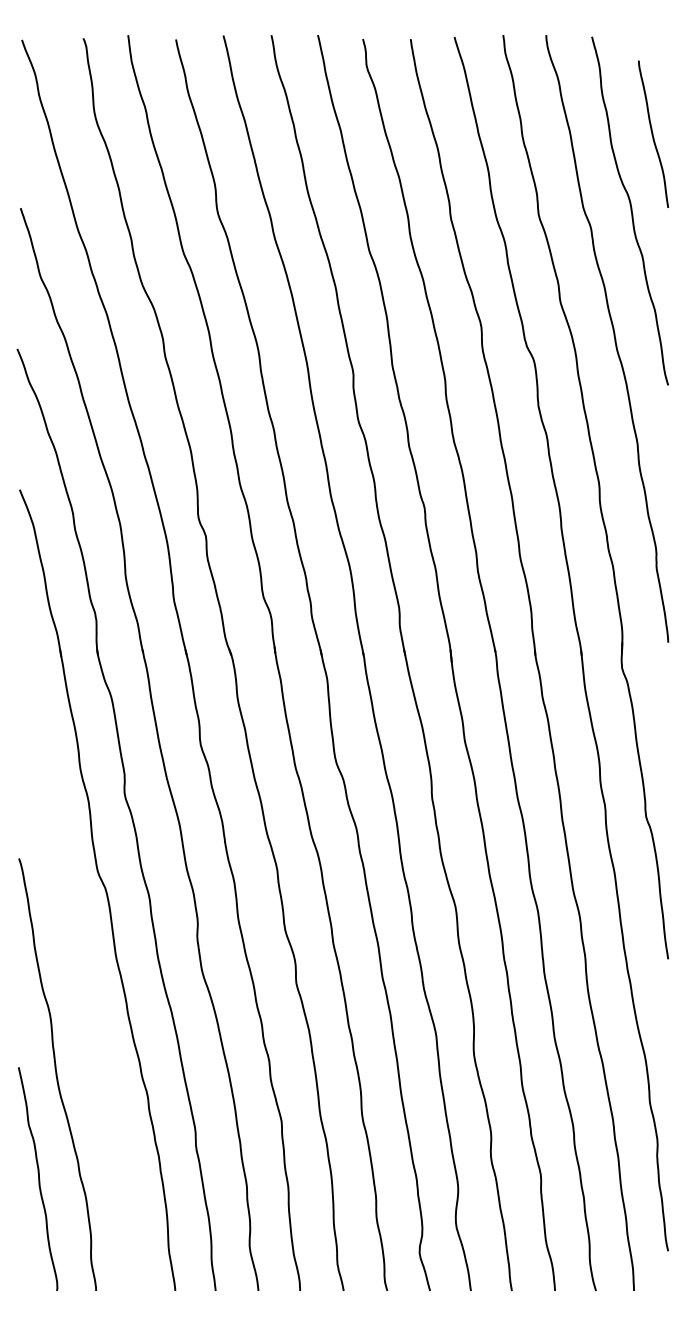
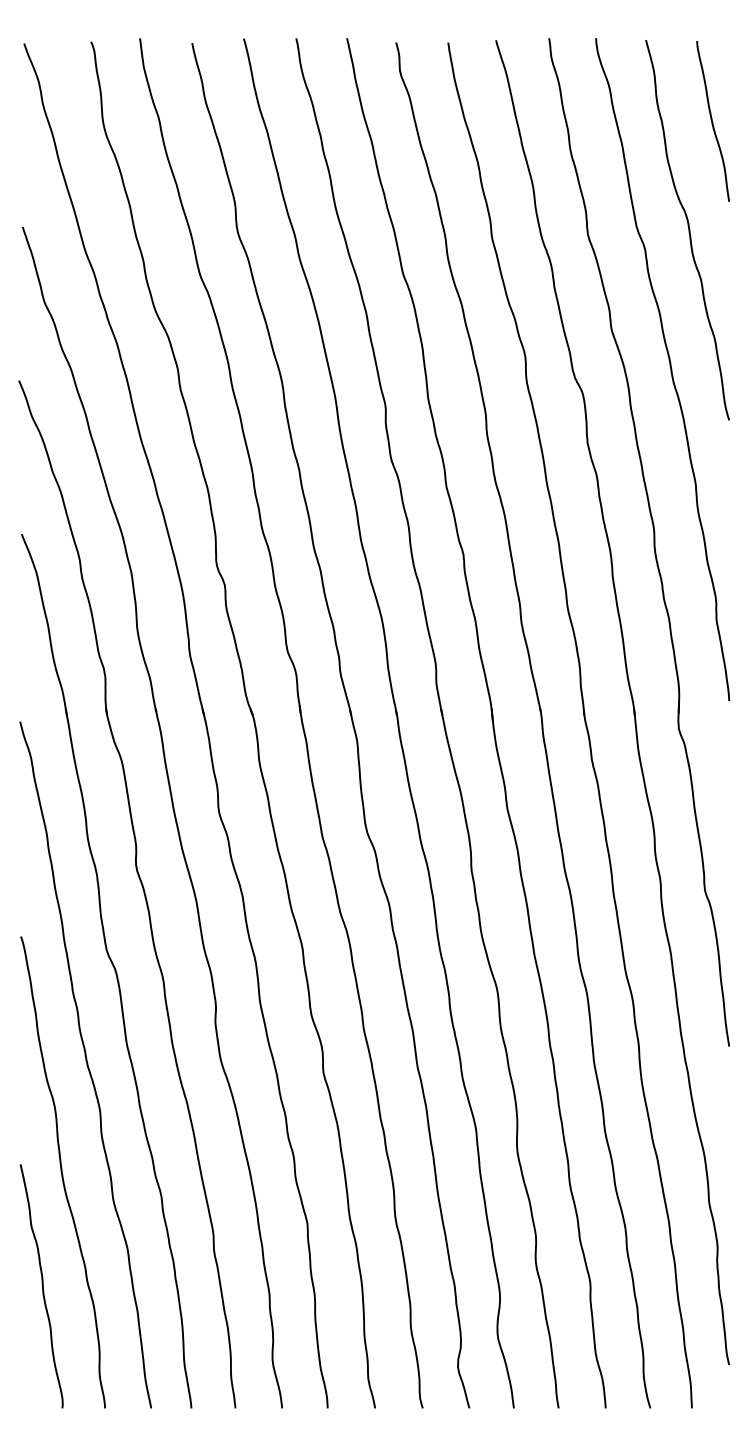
curve: (652, 134) -> (712, 121), moved
curve: (79, 975) -> (86, 1064), added

